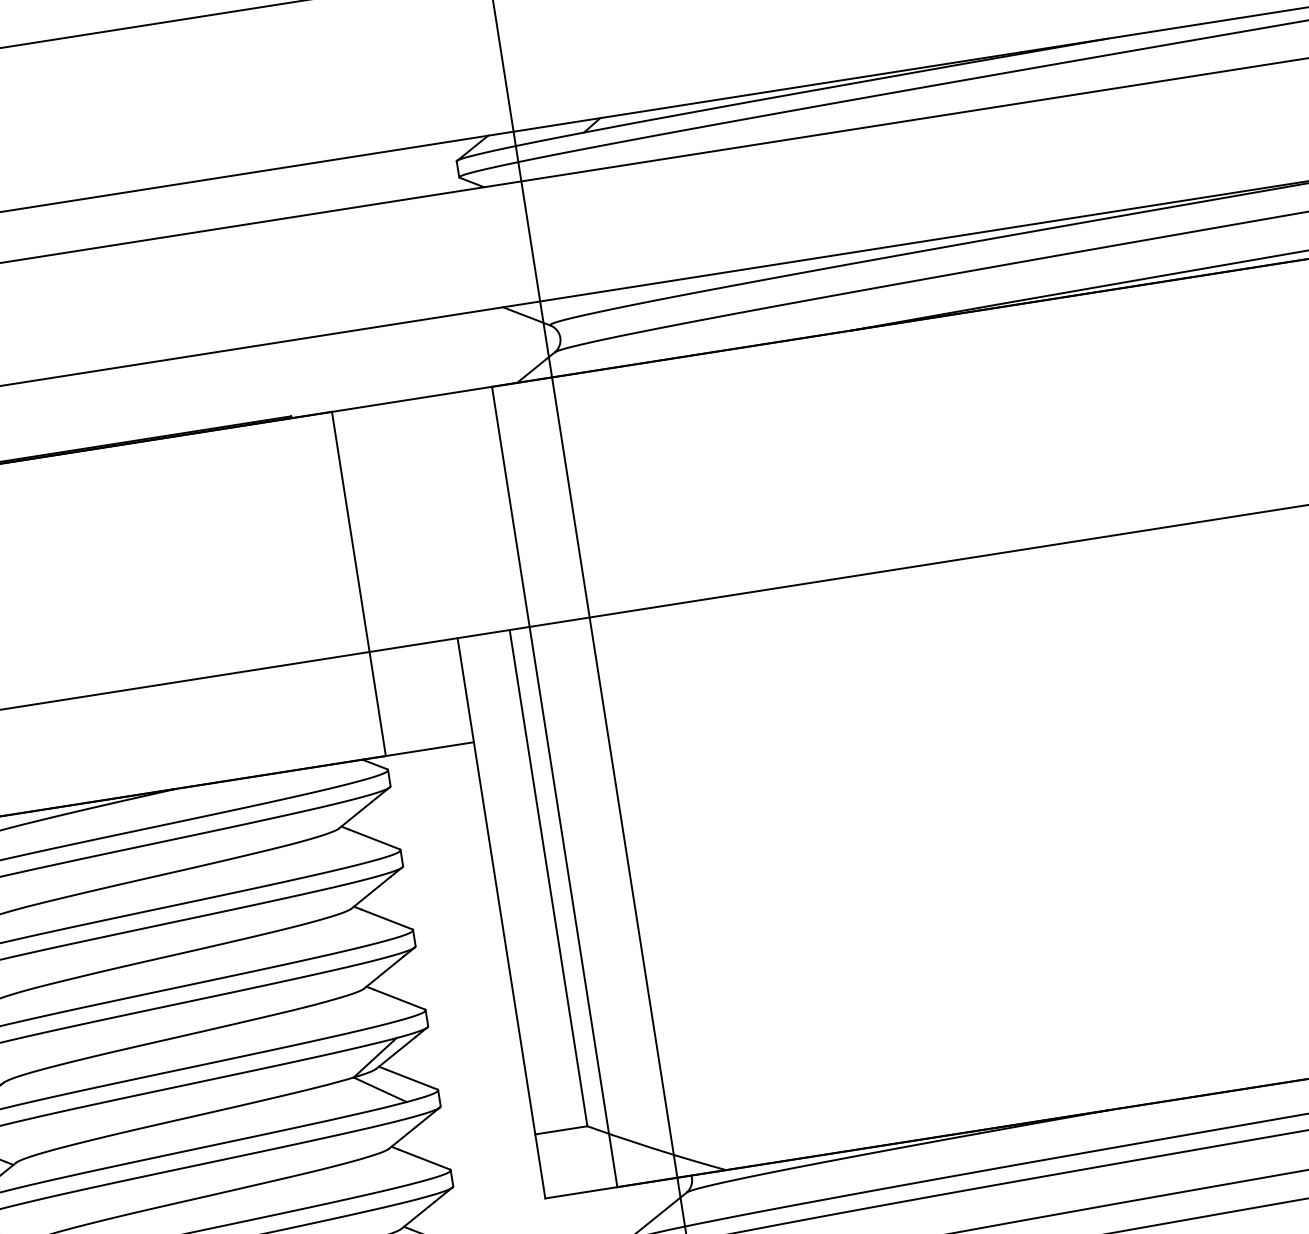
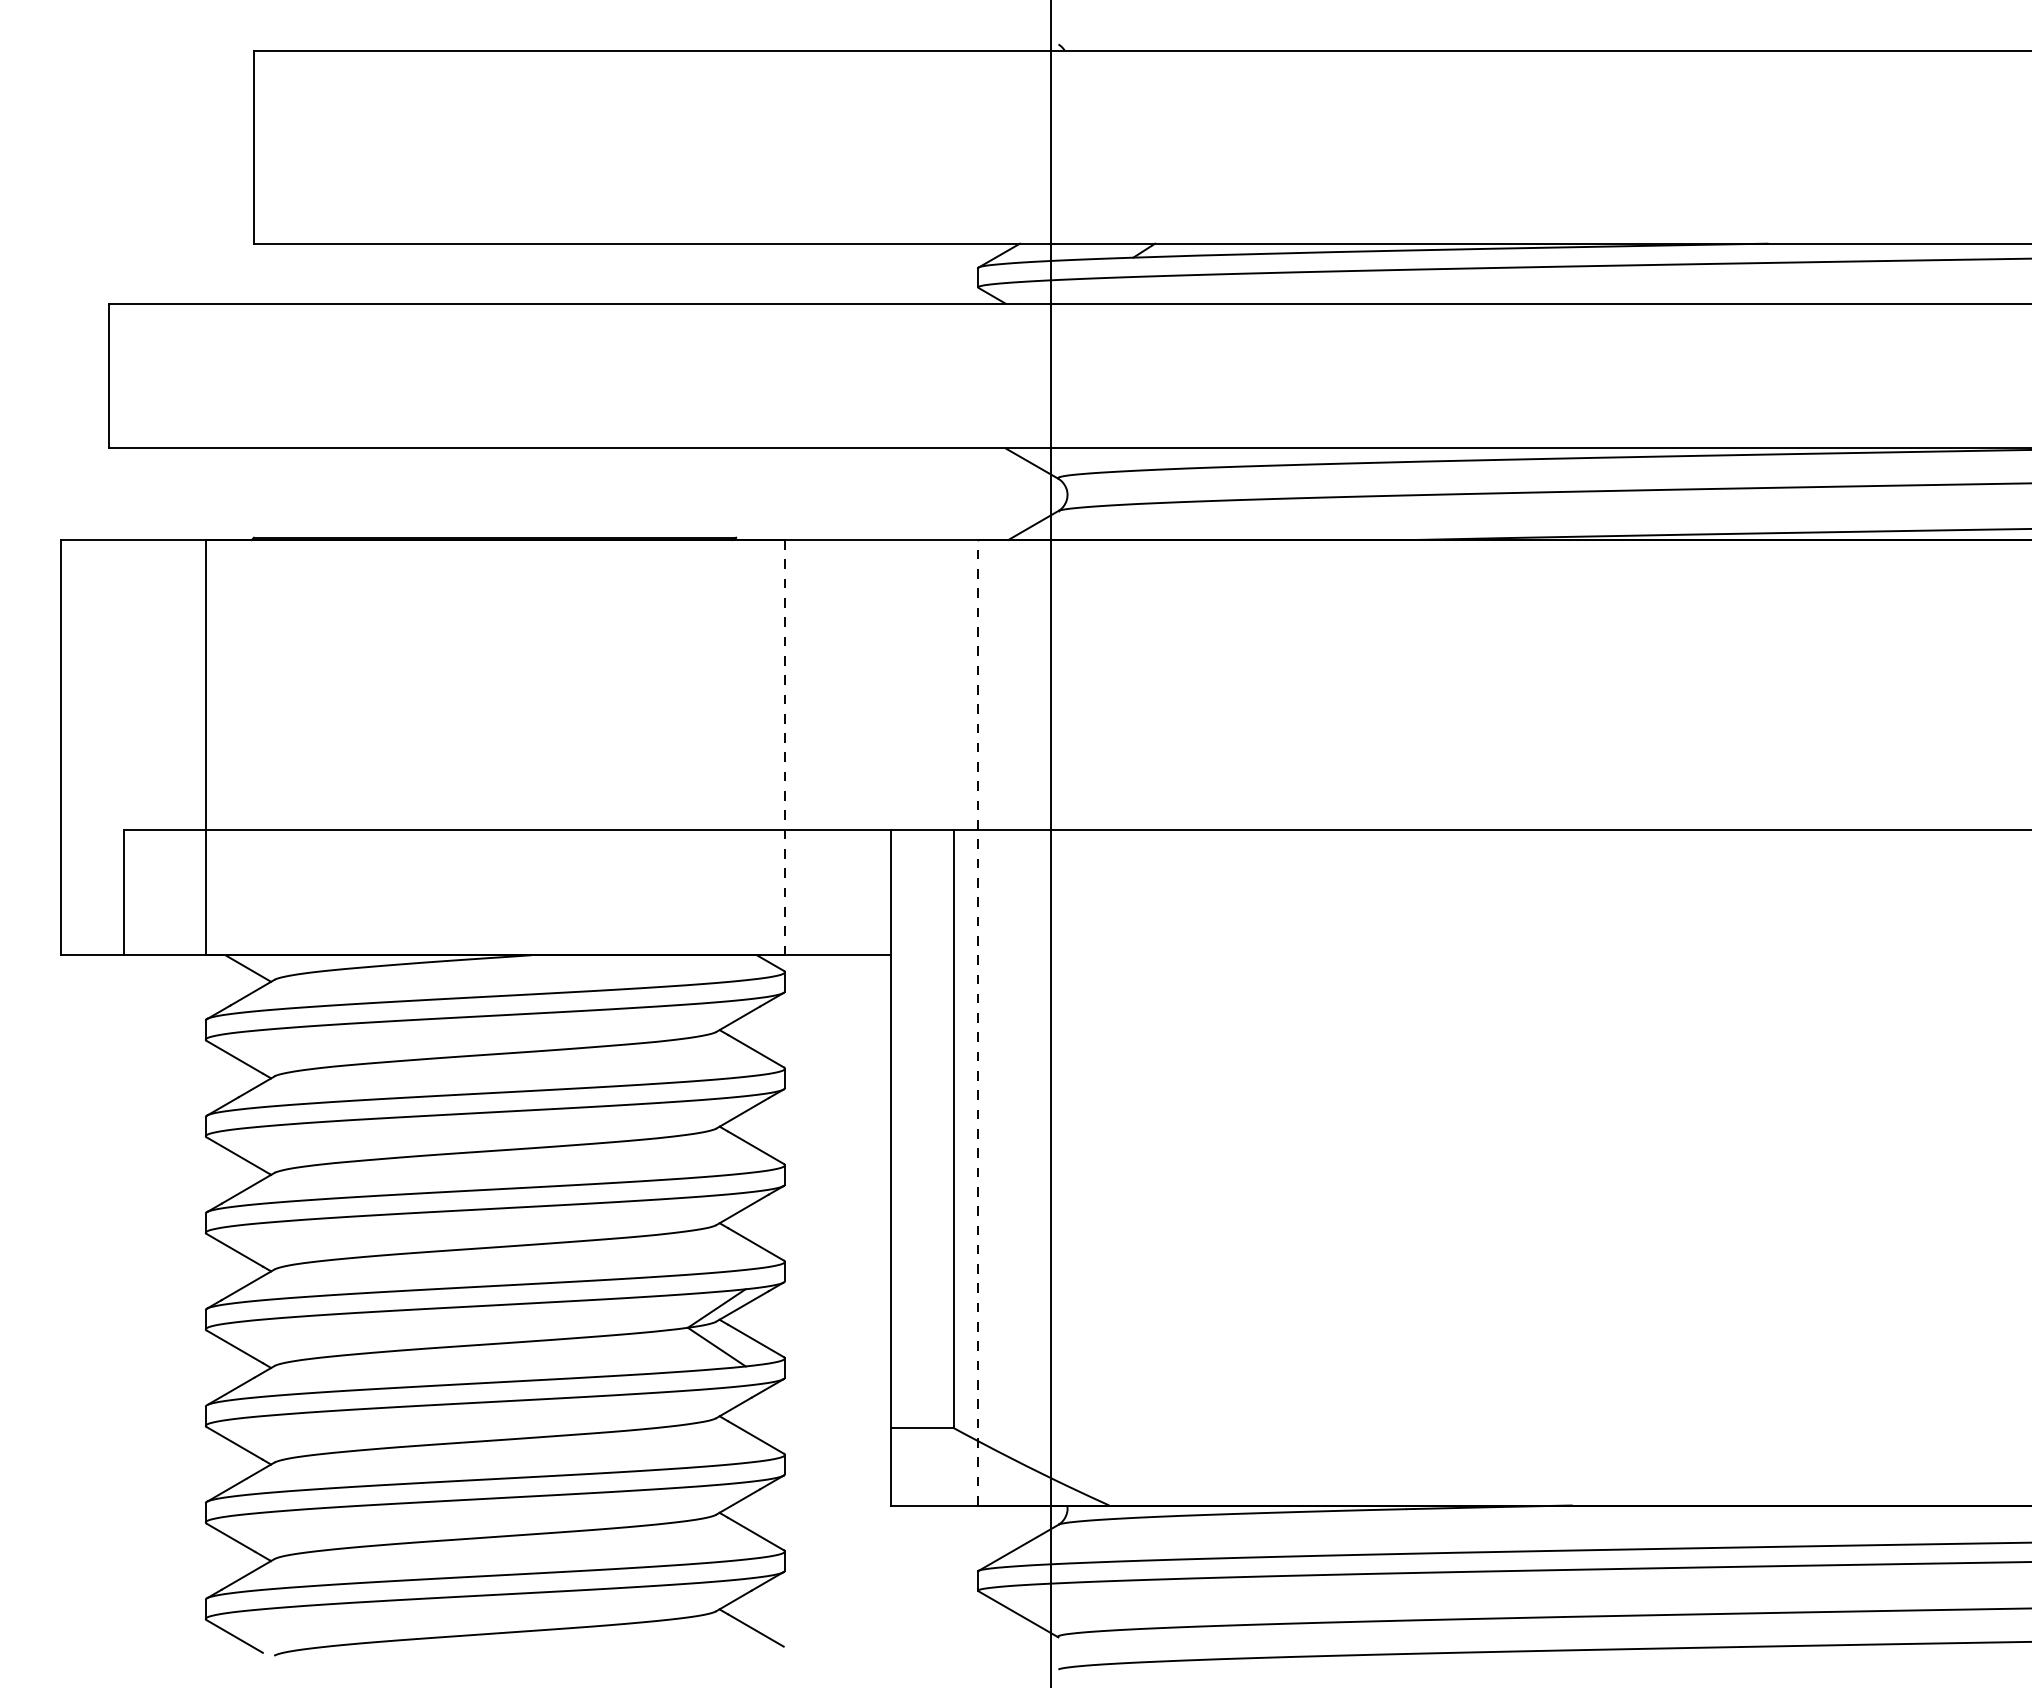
line: (359, 583) -> (785, 747), solid -> dashed
line: (555, 786) -> (978, 1022), solid -> dashed

